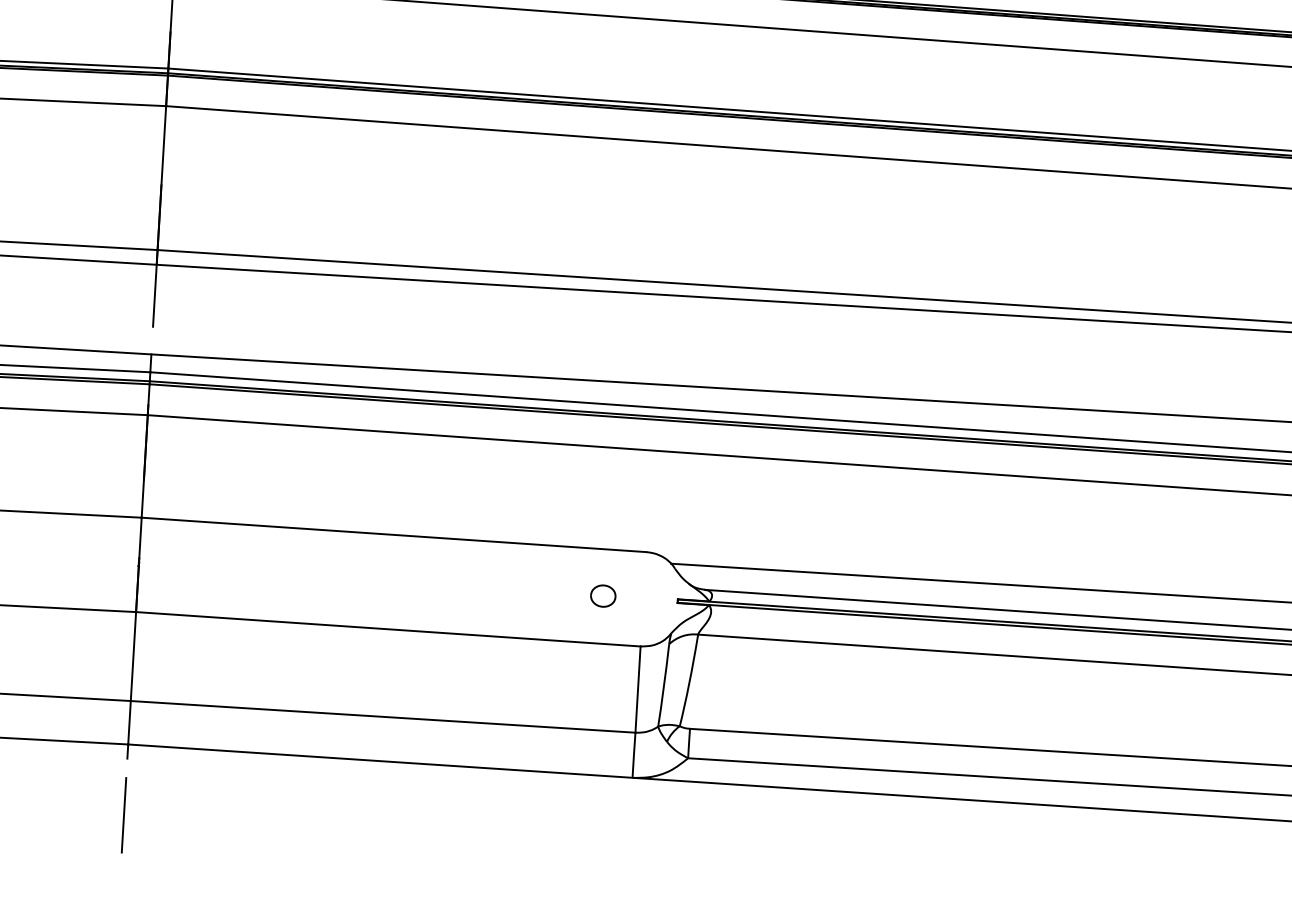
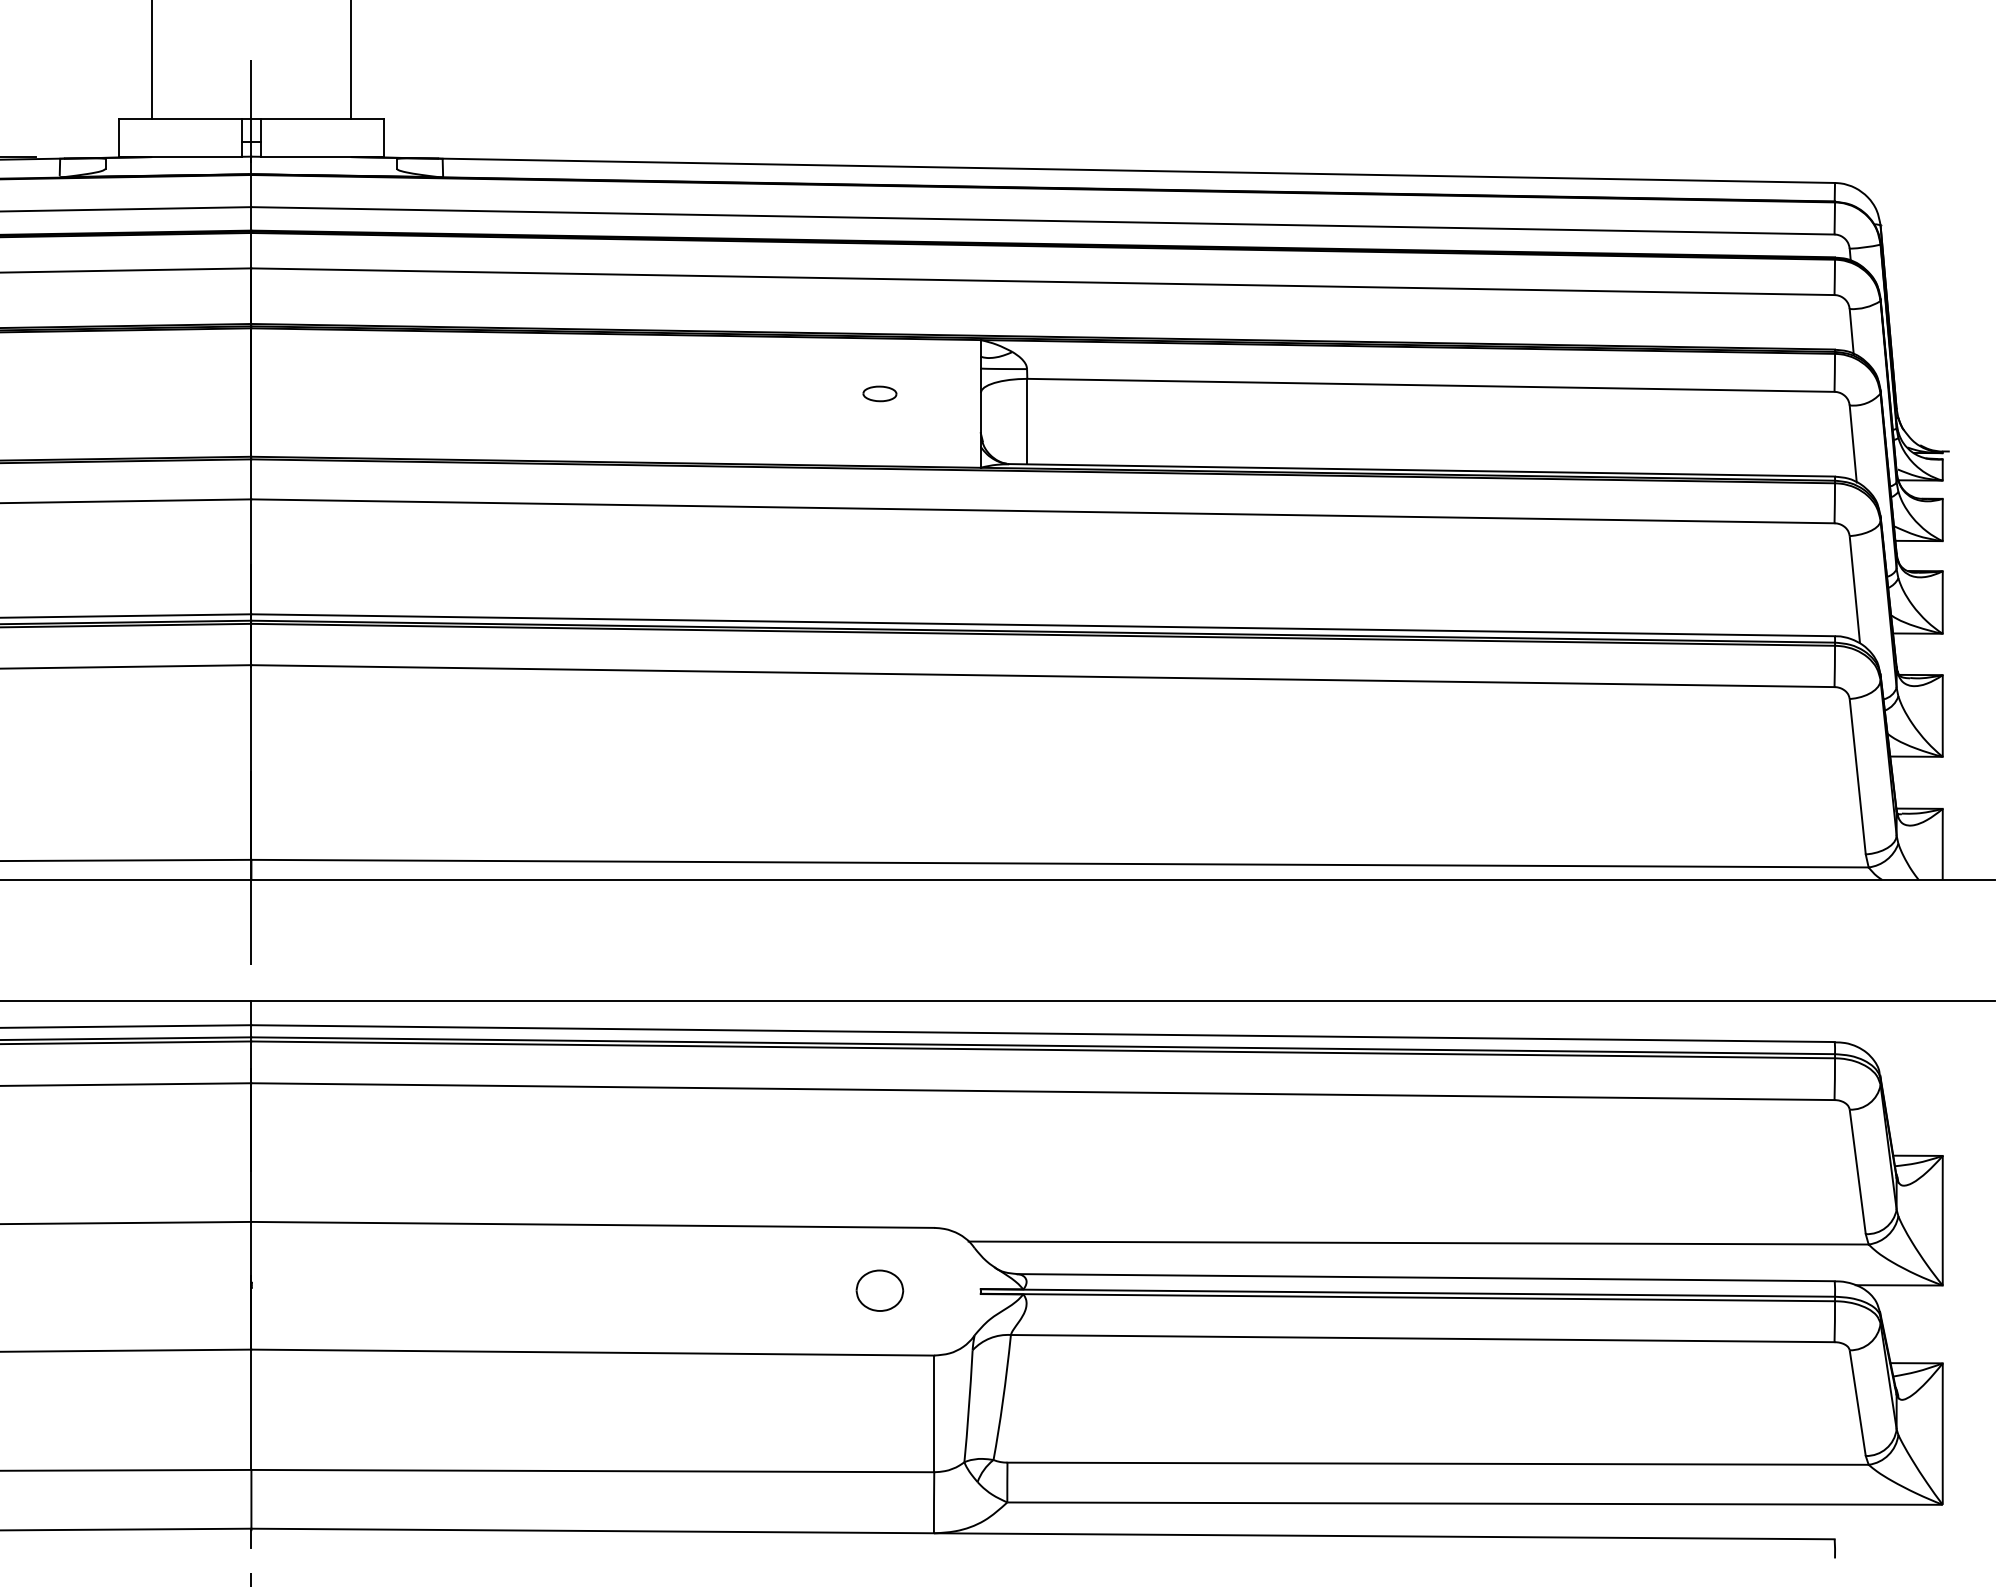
part: (602, 595) -> (879, 1290), size x1.4

